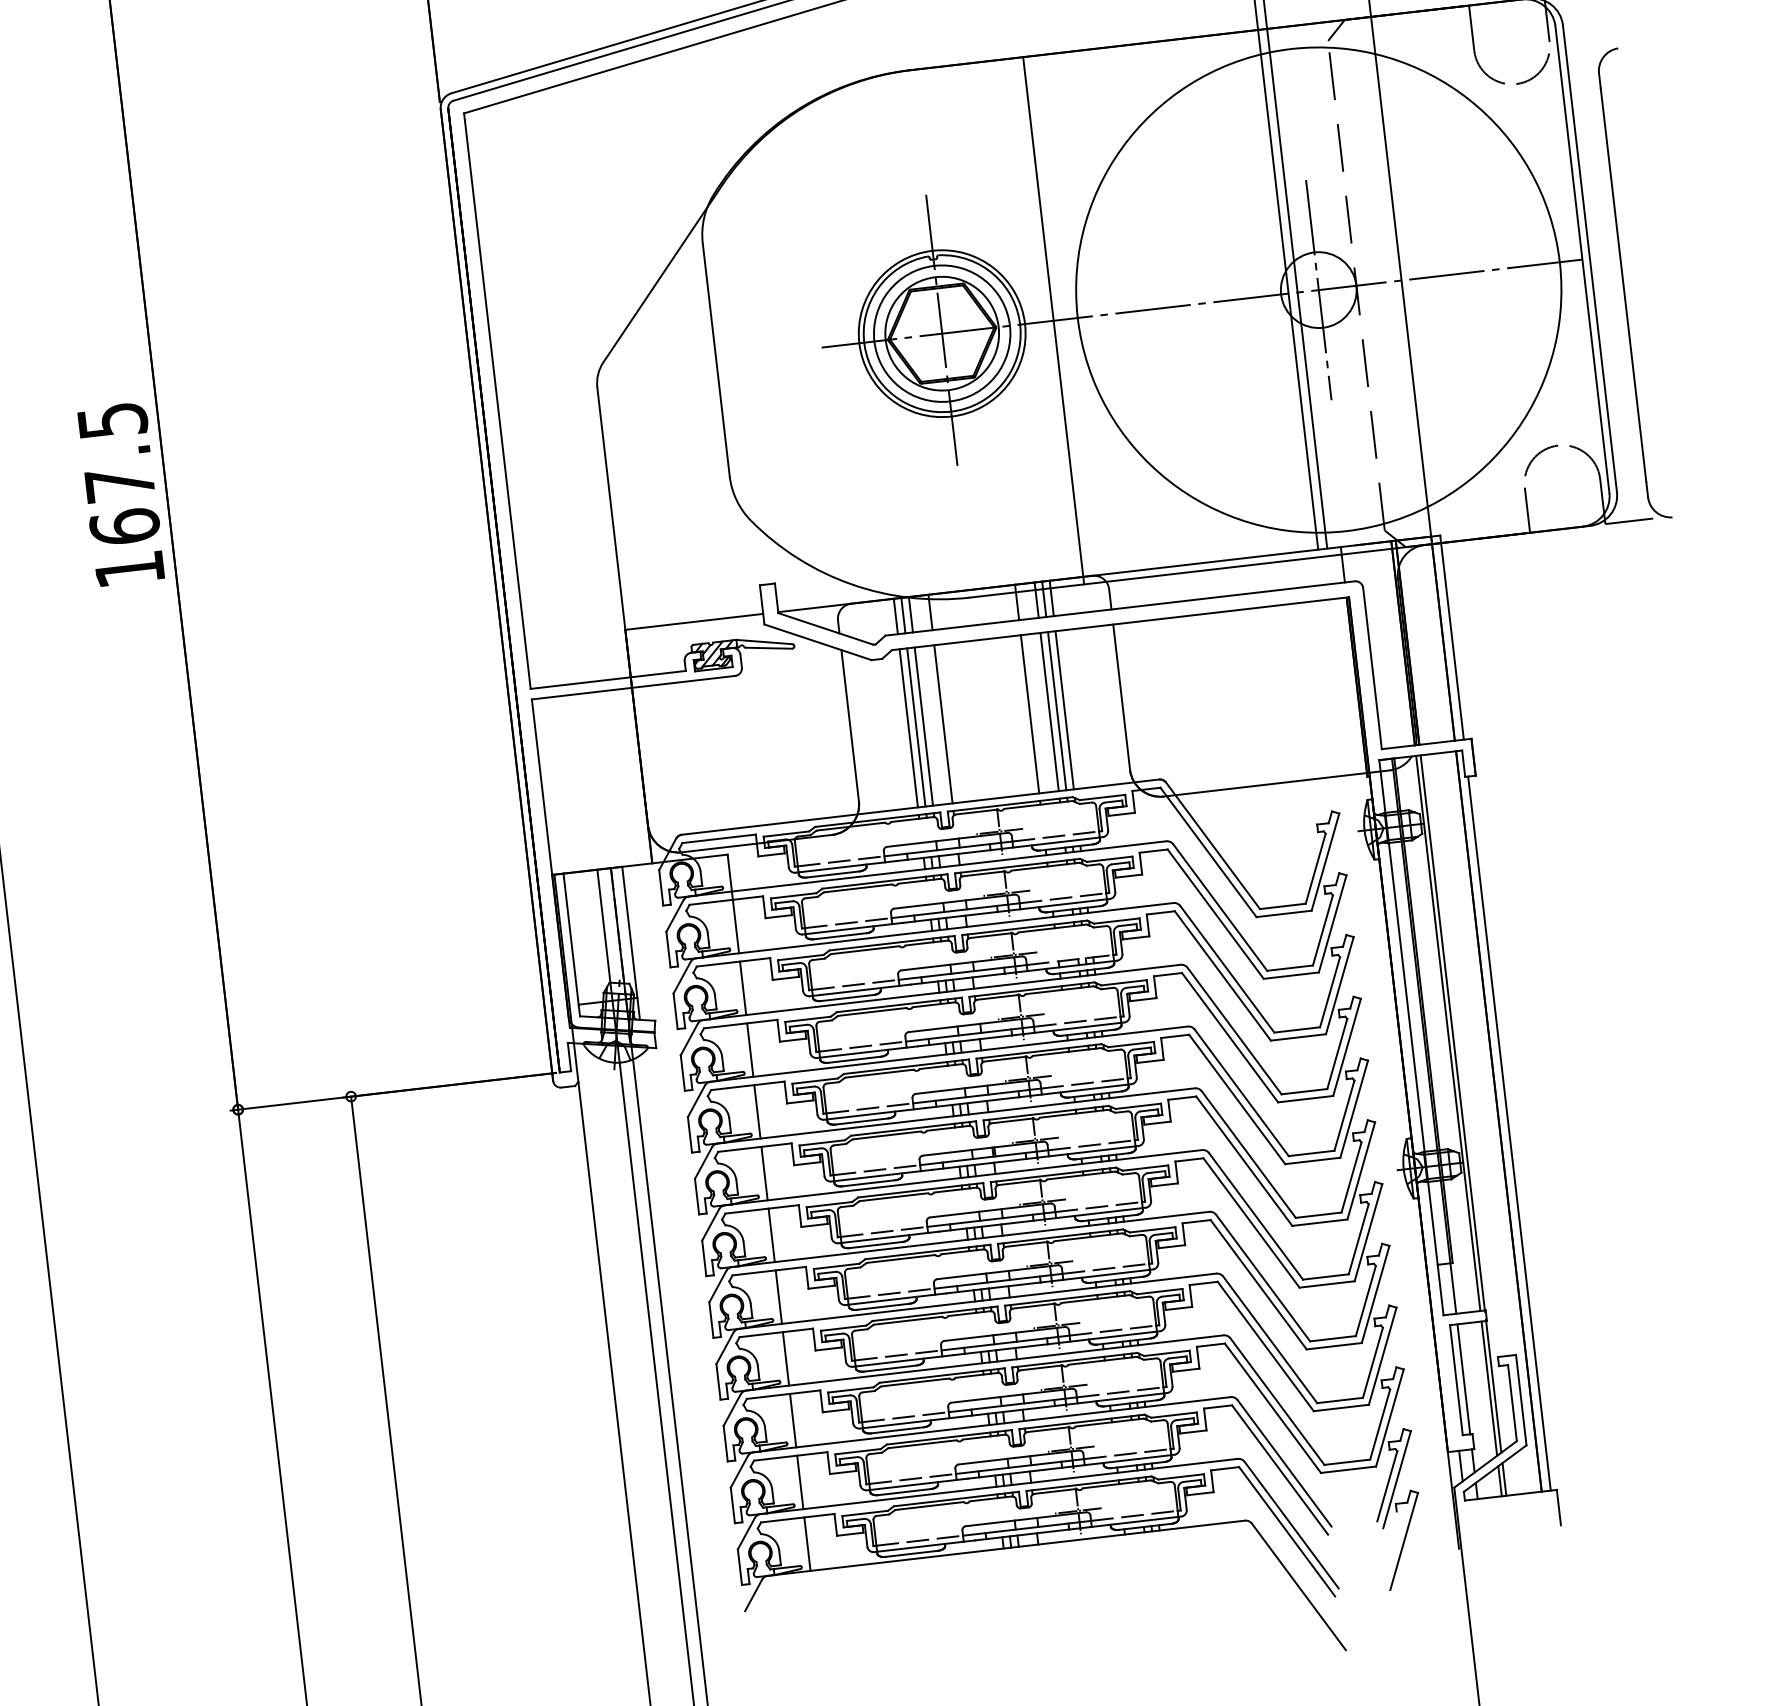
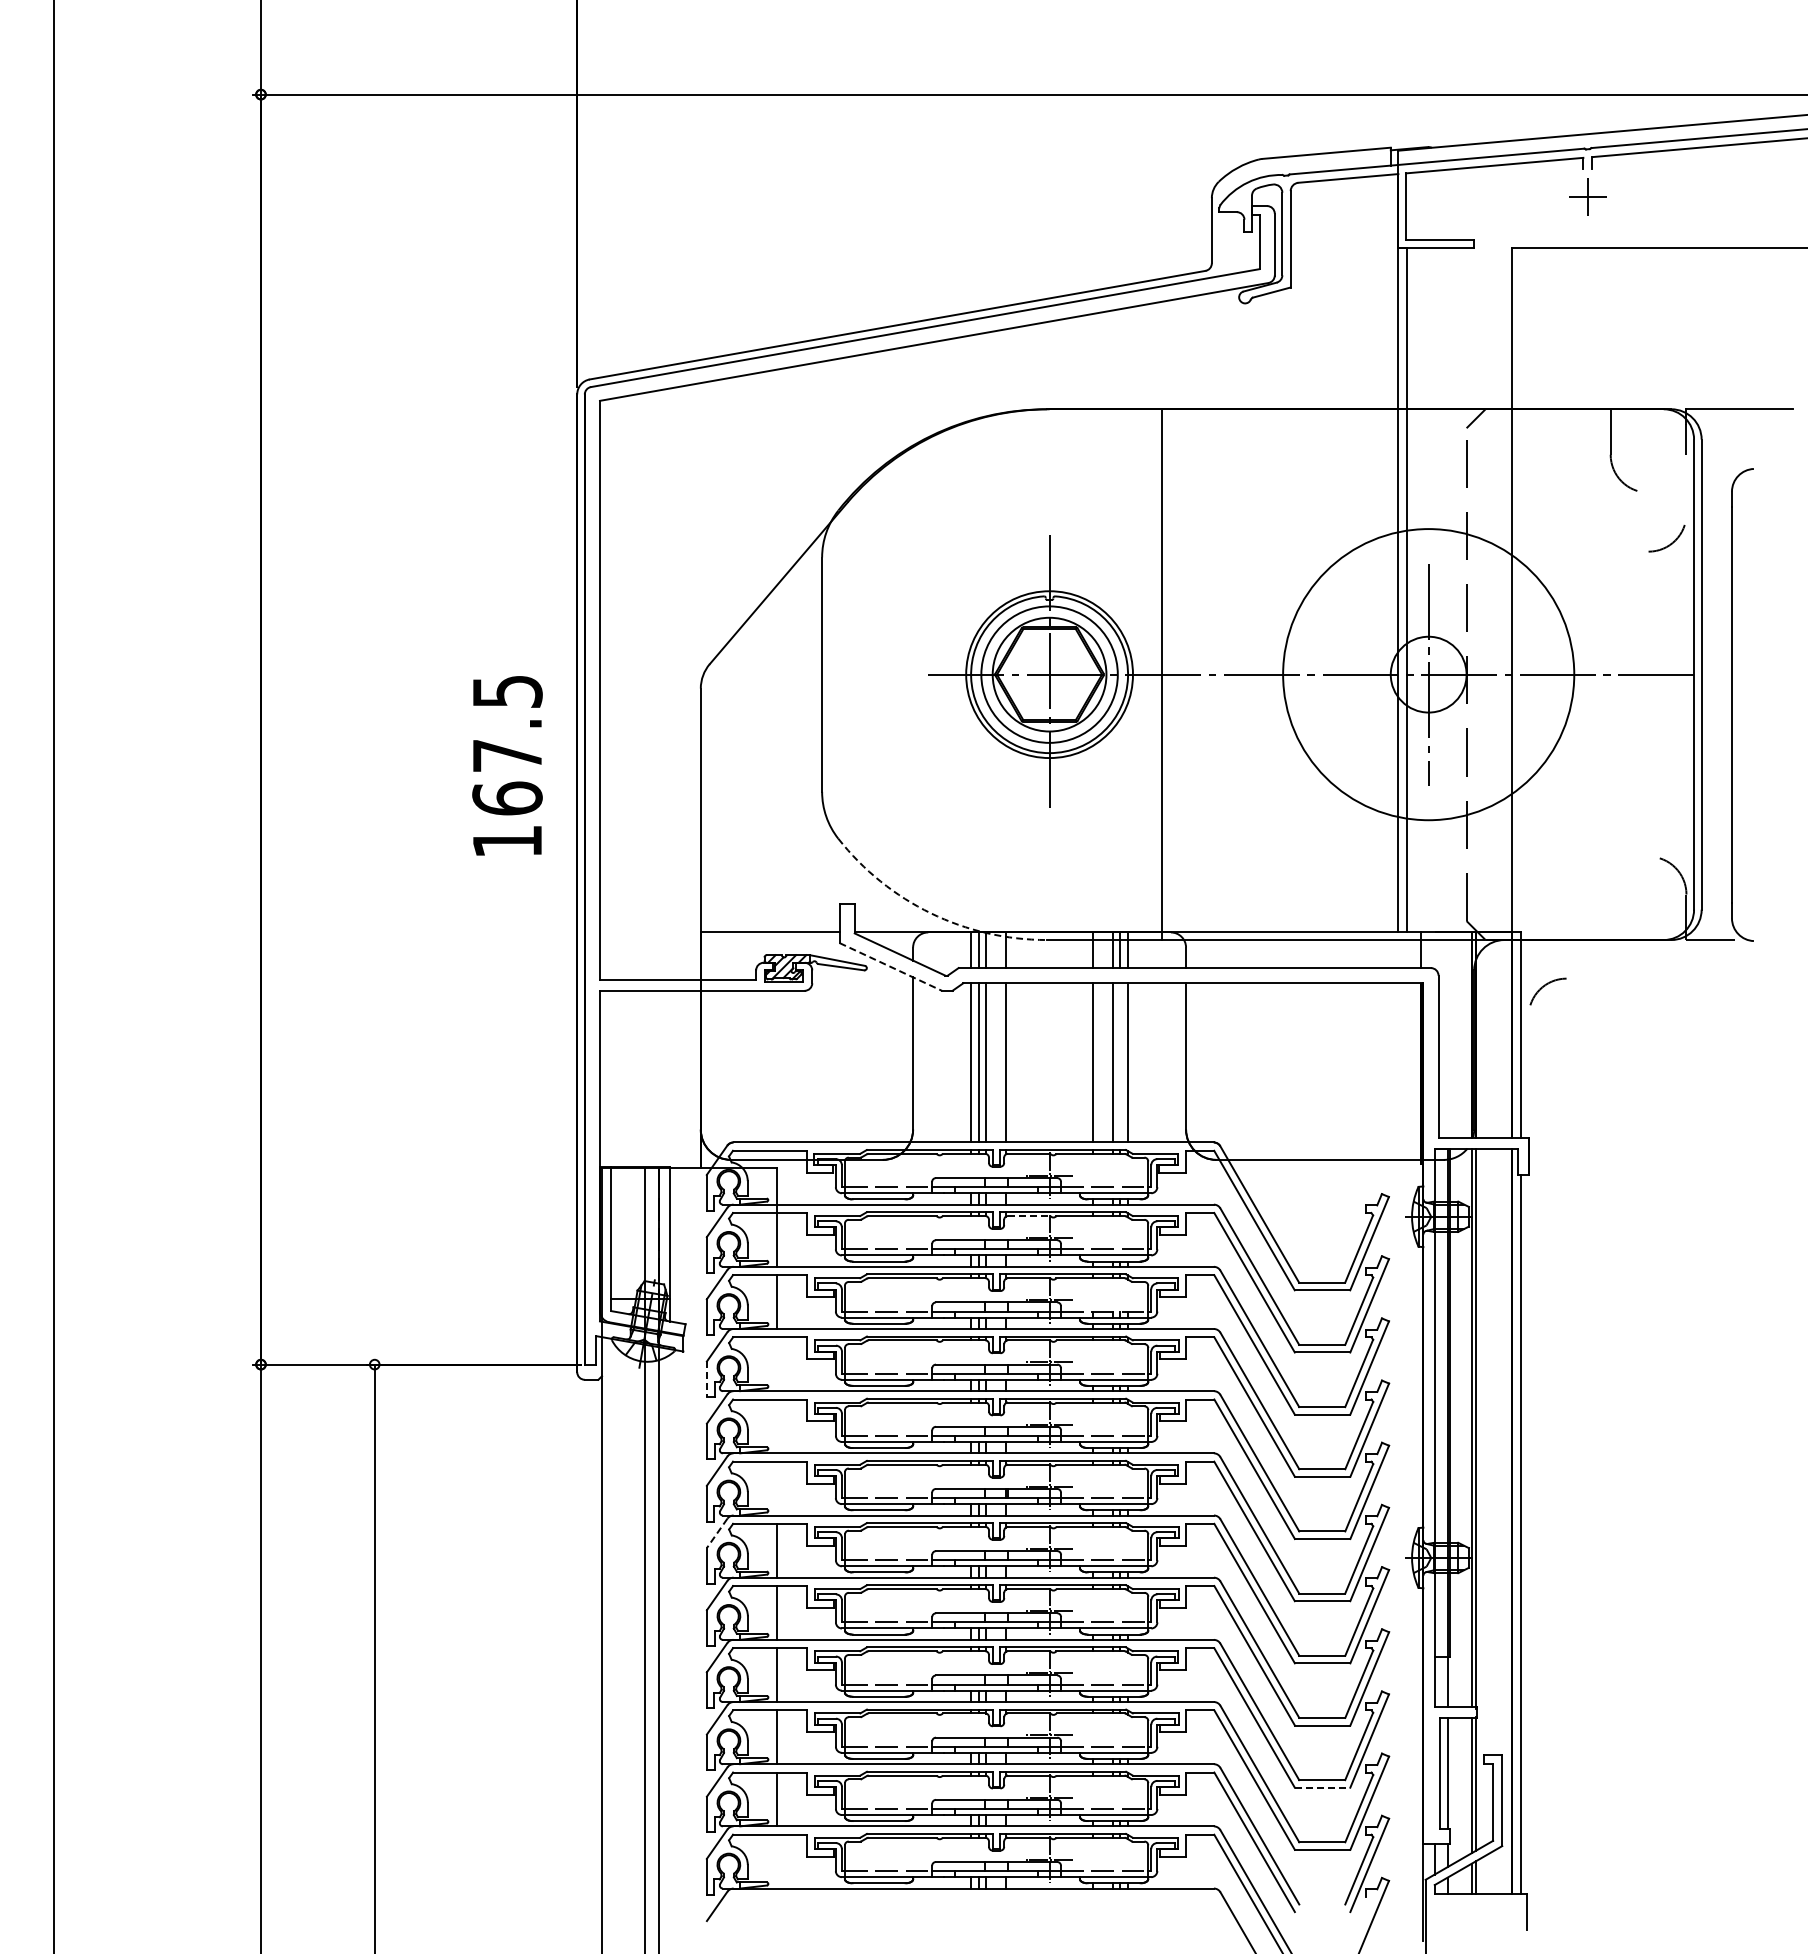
arc: (1535, 74) -> (1668, 544), moved
circle: (1318, 289) -> (1428, 674), size x0.6
arc: (1538, 455) -> (1545, 986), moved
text: (121, 493) -> (507, 765), moved
line: (1527, 510) -> (1610, 917), removed
arc: (851, 584) -> (930, 913), solid -> dashed
line: (817, 641) -> (890, 966), solid -> dashed
line: (1057, 710) -> (1120, 1062), removed
line: (984, 874) -> (1029, 1216), solid -> dashed
line: (750, 1050) -> (776, 1364), removed
line: (682, 1073) -> (706, 1379), solid -> dashed
line: (757, 1111) -> (776, 1426), removed
line: (764, 1173) -> (776, 1488), removed
line: (711, 1225) -> (717, 1533), solid -> dashed
line: (1341, 1407) -> (1322, 1787), solid -> dashed
line: (807, 1544) -> (776, 1861), removed

